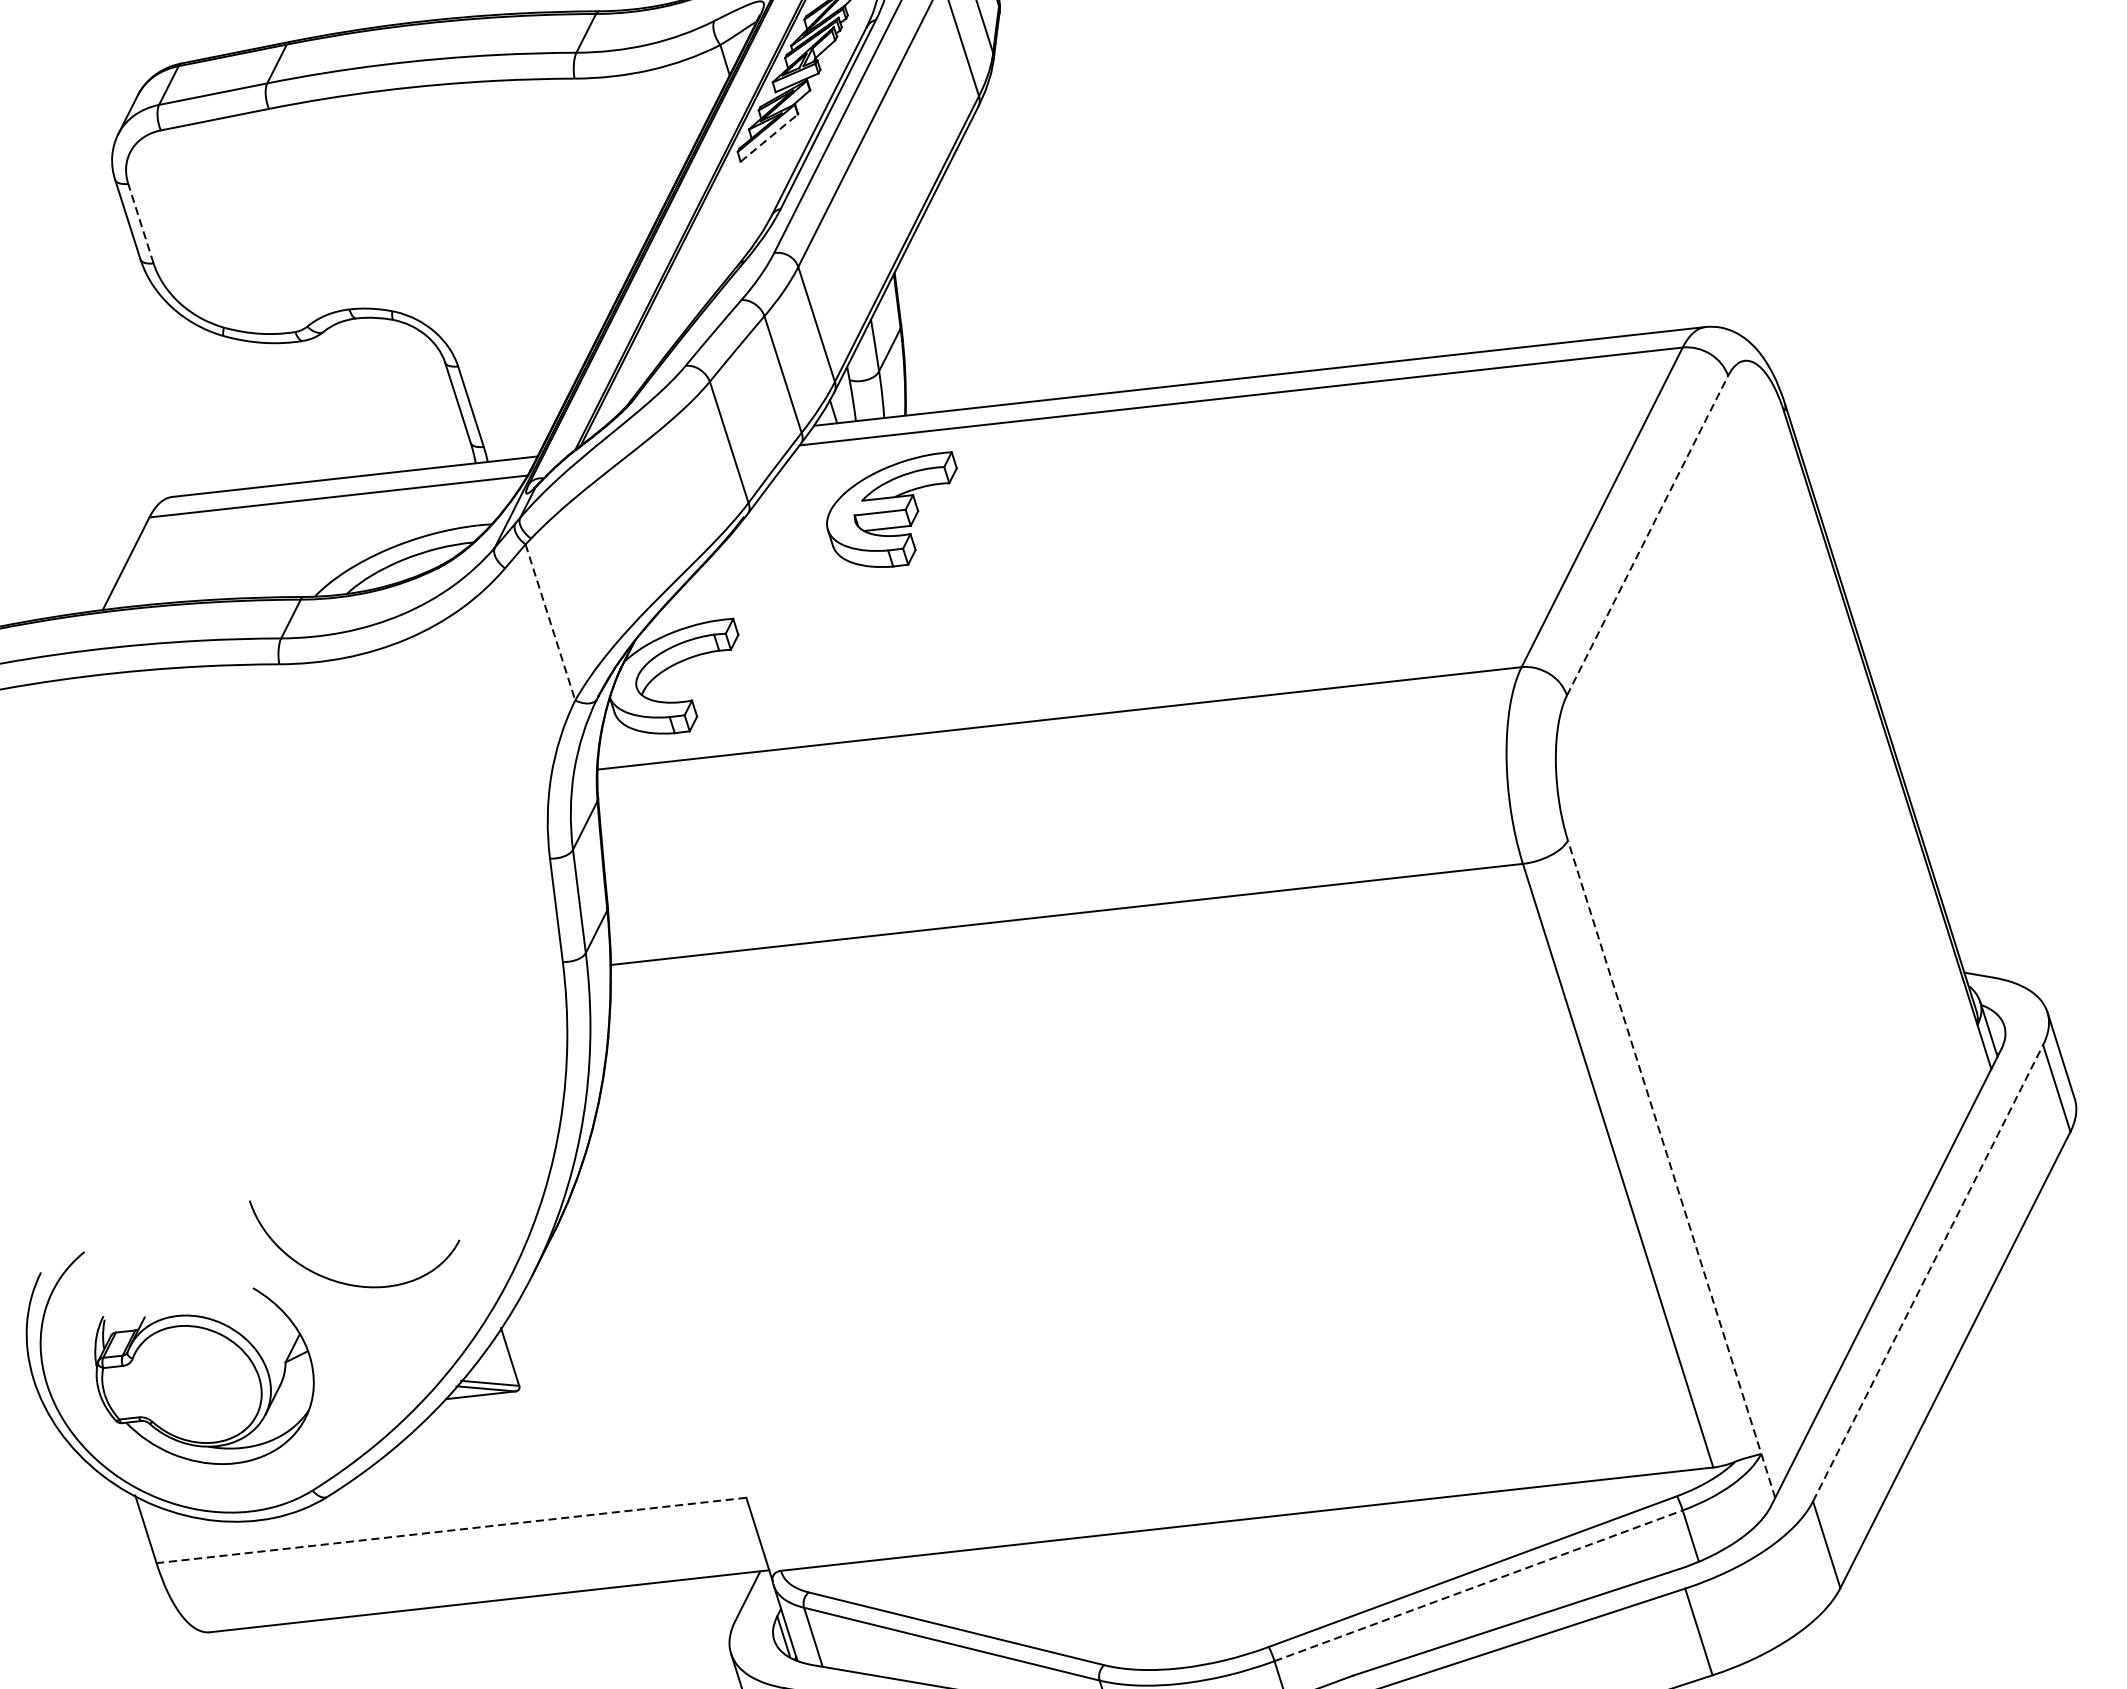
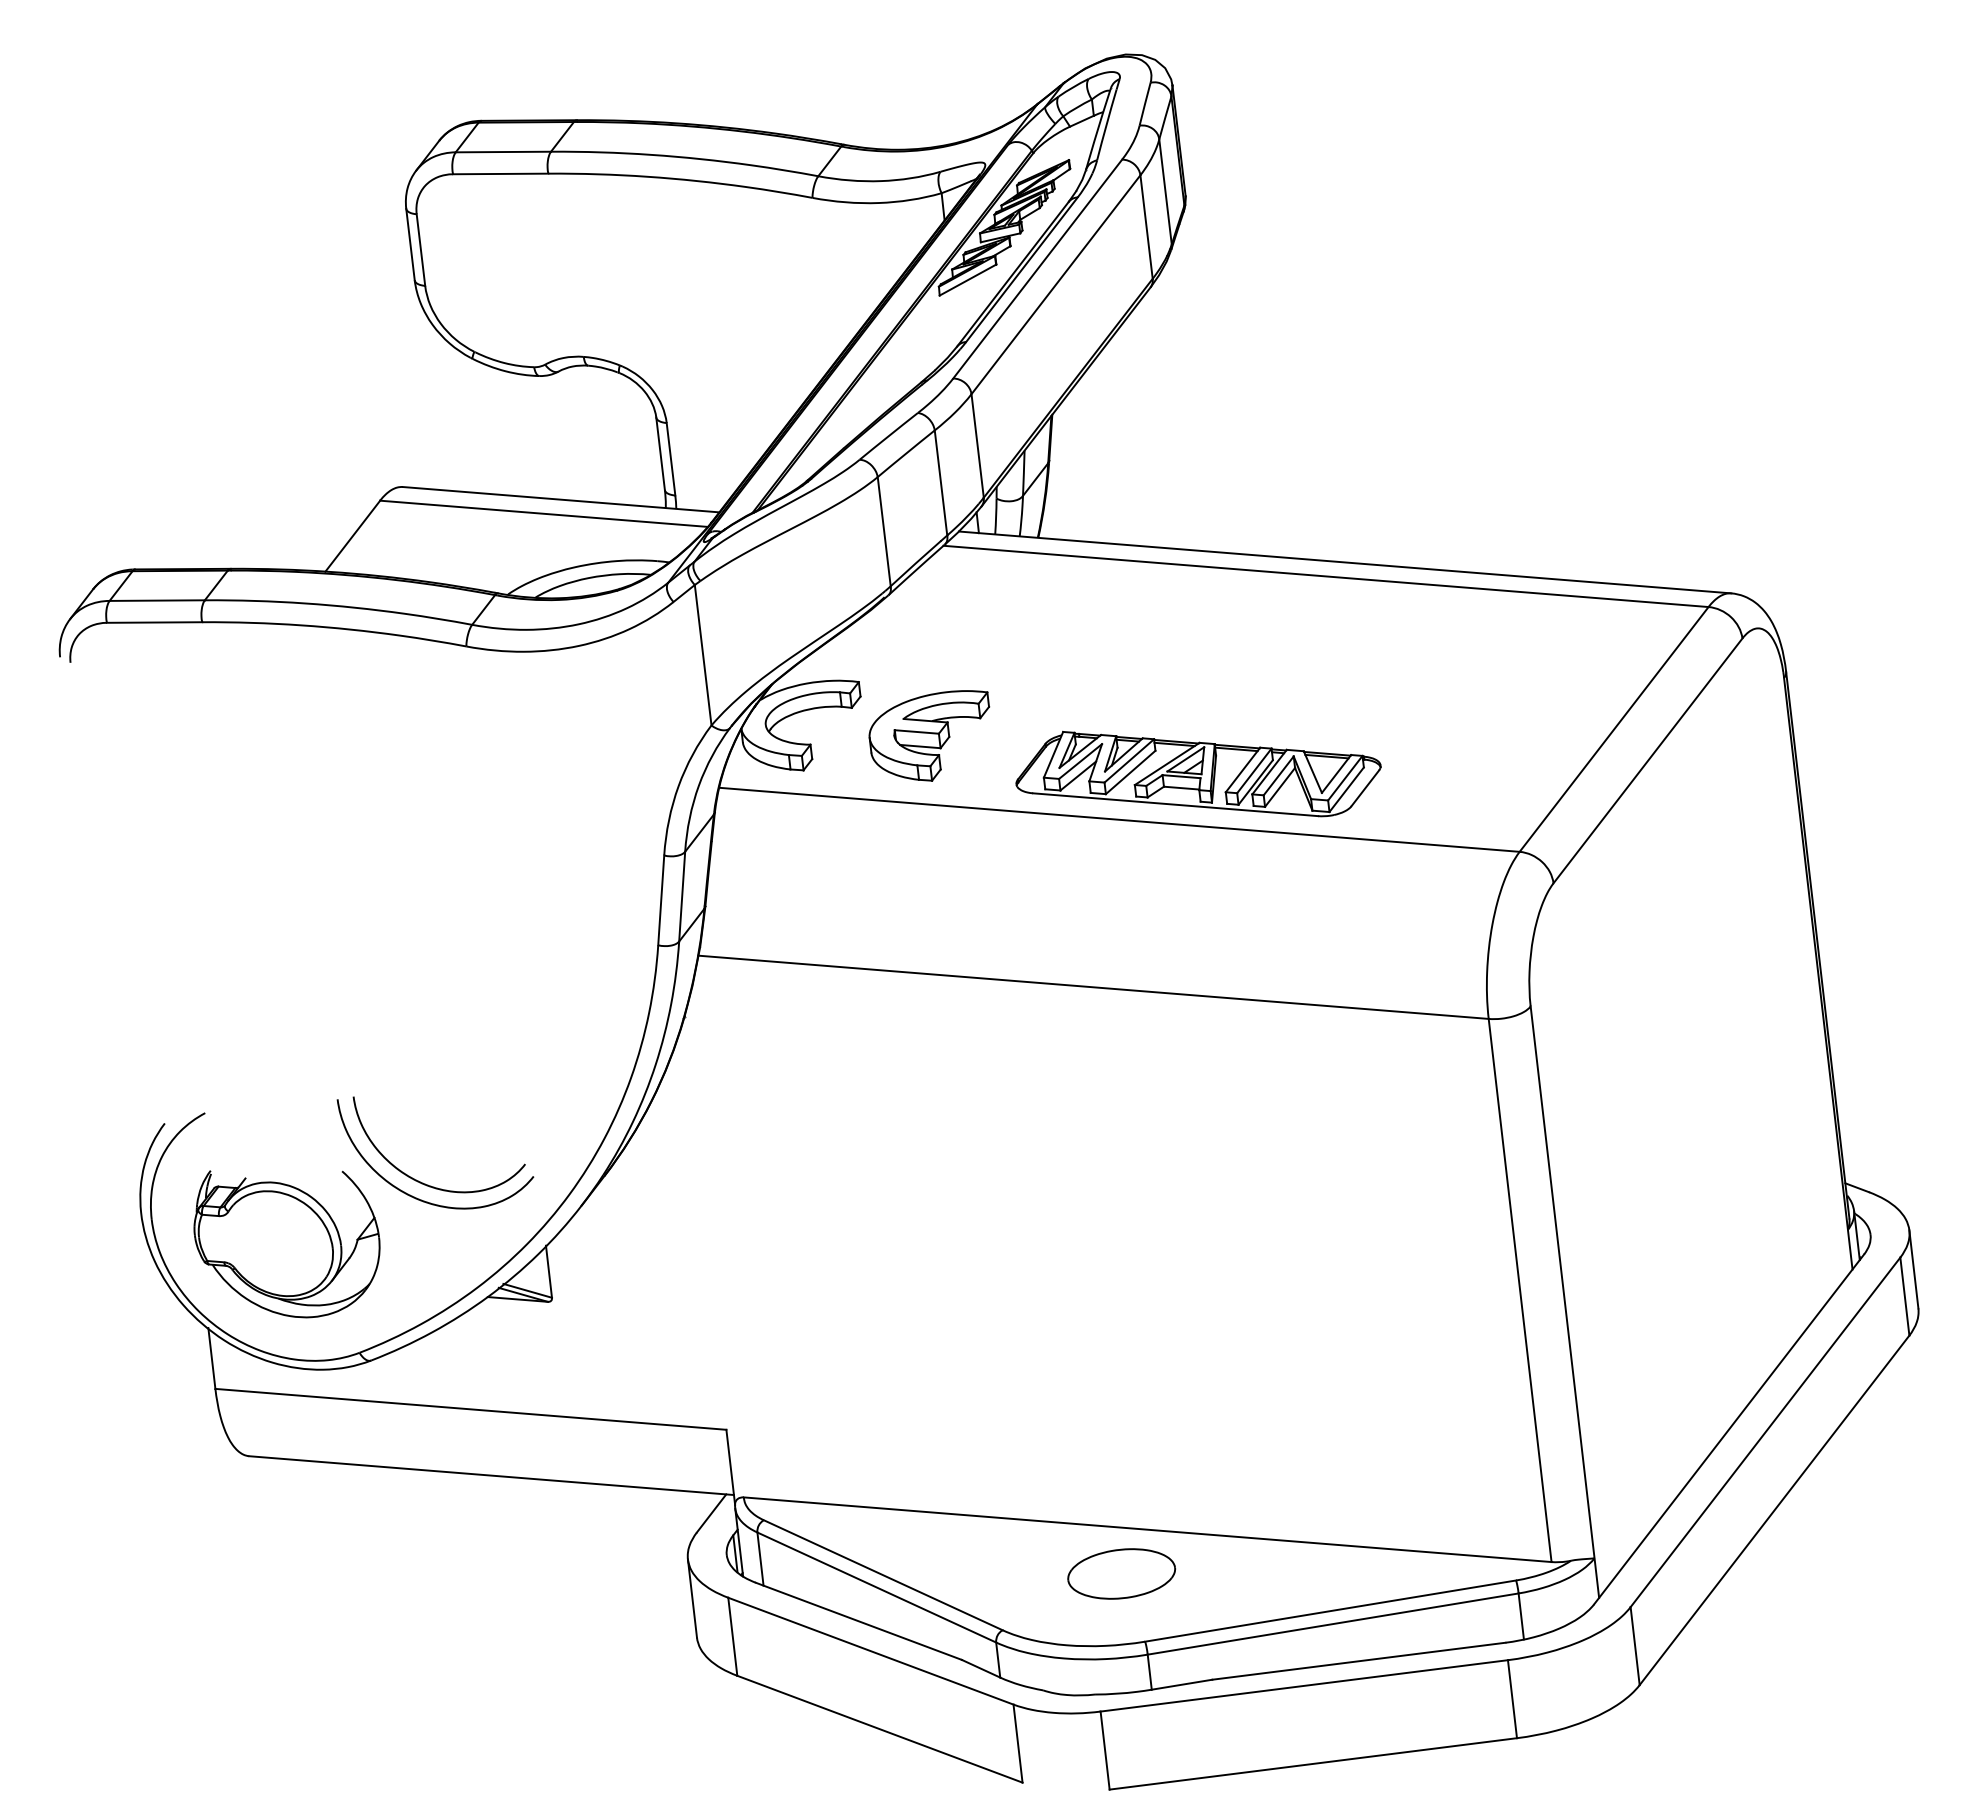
line: (769, 137) -> (968, 279), dashed -> solid
line: (140, 223) -> (420, 249), dashed -> solid
part: (895, 513) -> (929, 735), moved
line: (1646, 535) -> (1647, 760), dashed -> solid
line: (550, 622) -> (703, 655), dashed -> solid
part: (1139, 648) -> (1198, 773), added
line: (1671, 1169) -> (1564, 1302), dashed -> solid
line: (1928, 1273) -> (1765, 1432), dashed -> solid
curve: (346, 1302) -> (419, 1198), added
line: (451, 1530) -> (470, 1409), dashed -> solid
part: (1226, 1574) -> (1121, 1573), added
line: (1479, 1586) -> (1333, 1624), dashed -> solid

